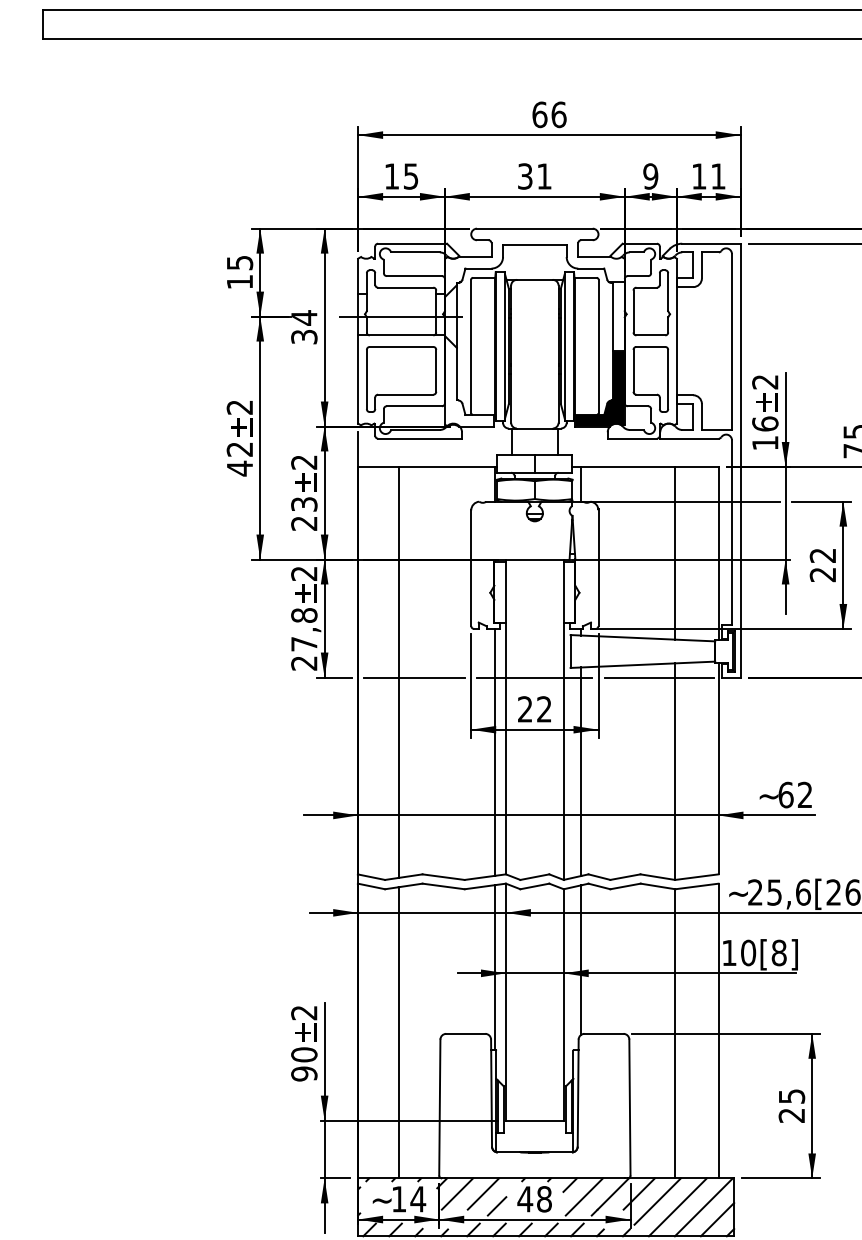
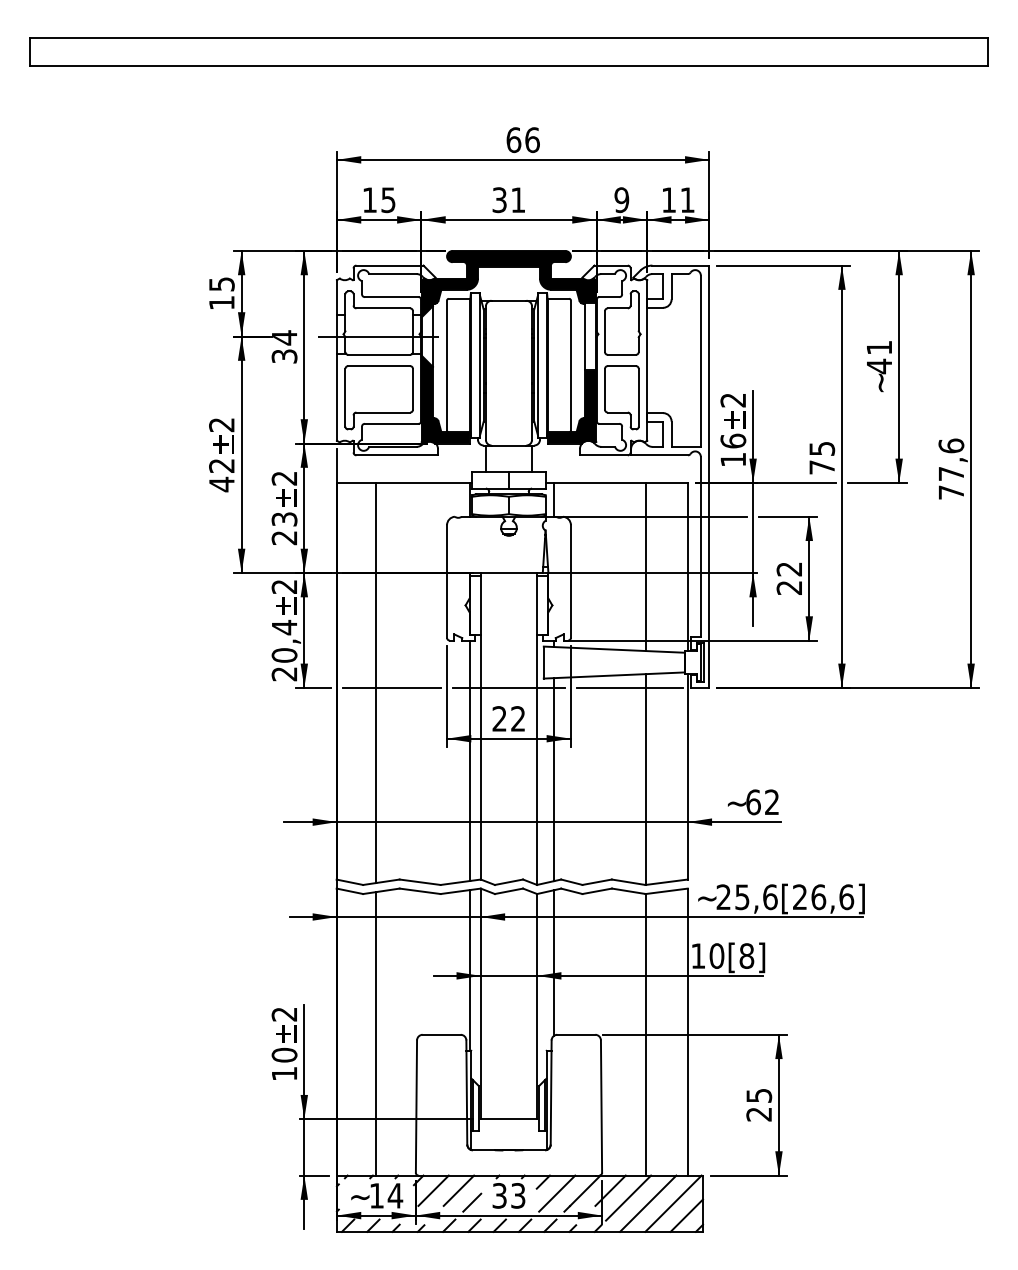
fill: (534, 262) -> (508, 283), added
fill: (469, 381) -> (445, 399), added
text: (304, 628) -> (284, 640), 27,8 -> 20,4
text: (304, 1073) -> (284, 1073), 90 -> 10
text: (534, 1198) -> (508, 1195), 48 -> 33

